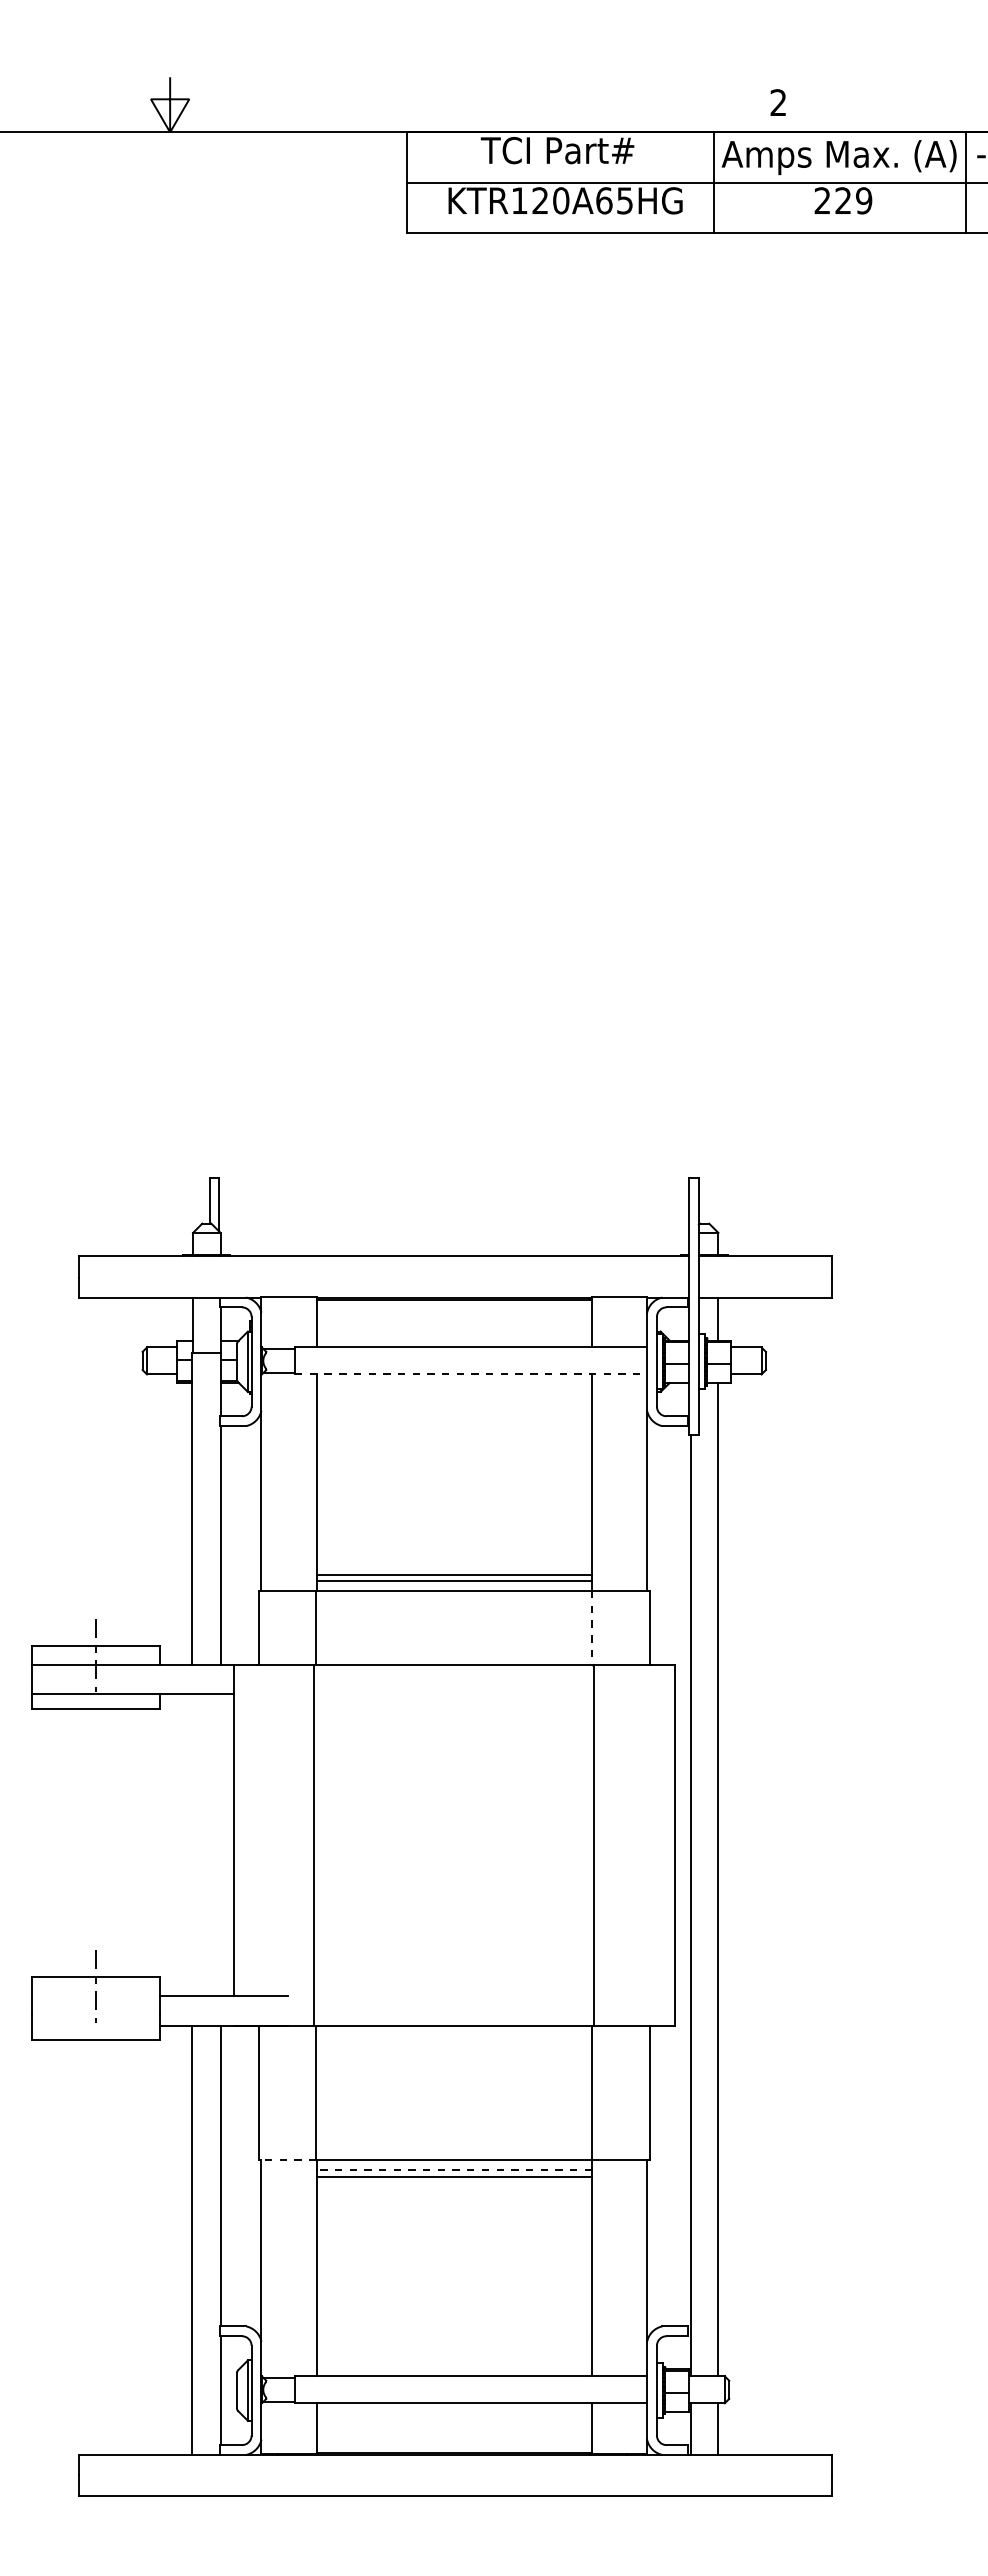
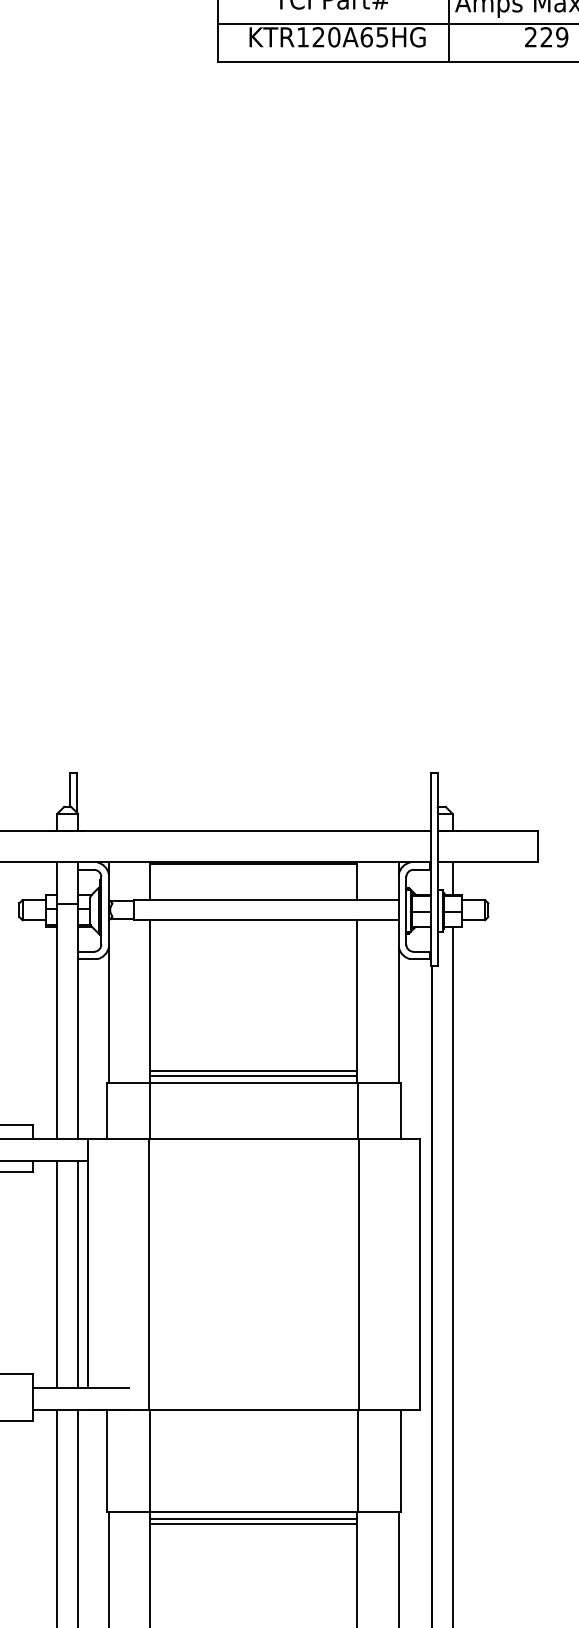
line: (471, 1374) -> (266, 920), dashed -> solid
line: (592, 1627) -> (357, 1110), dashed -> solid
line: (192, 1844) -> (56, 1273), added
line: (221, 1844) -> (78, 1273), added
line: (288, 2160) -> (129, 1511), dashed -> solid
line: (454, 2170) -> (254, 1519), dashed -> solid

